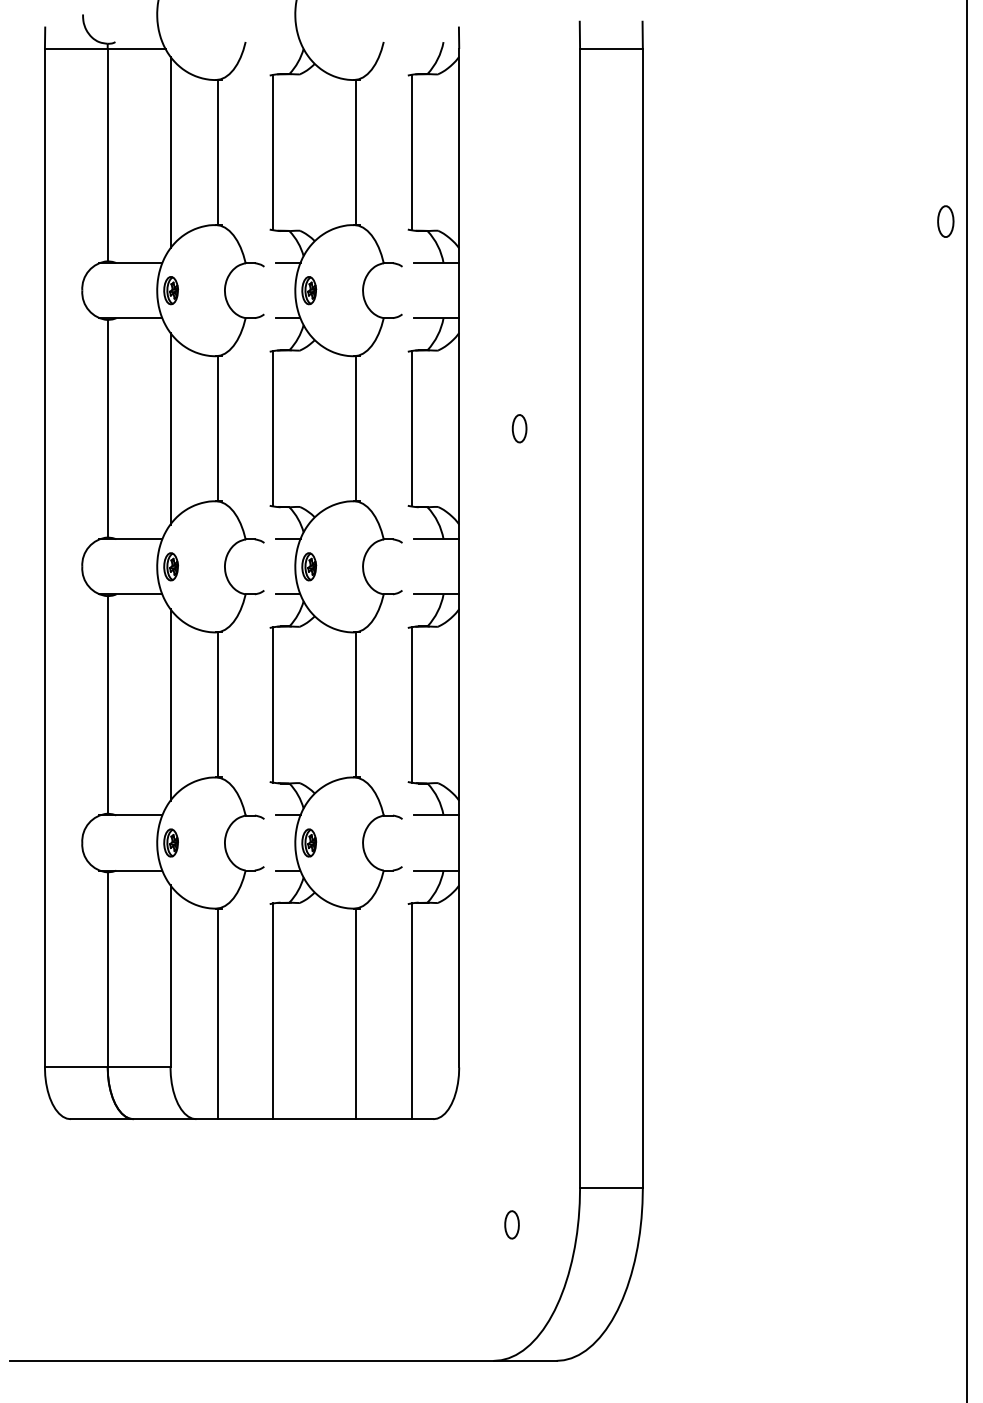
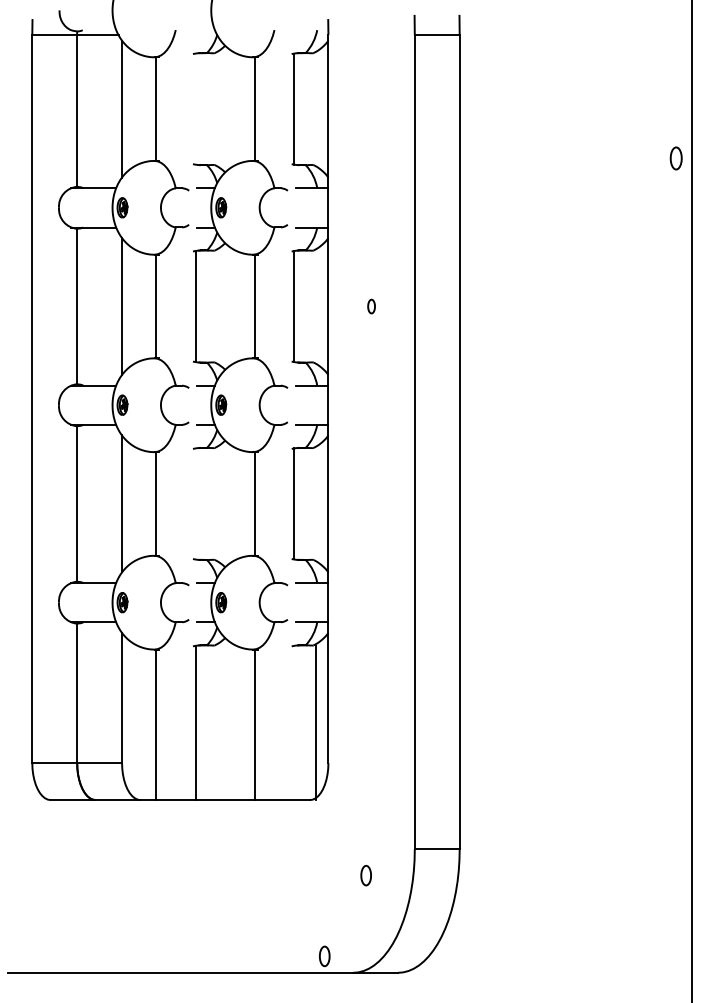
line: (273, 152) -> (195, 109), removed
part: (519, 428) -> (371, 306), size x0.7
line: (273, 704) -> (195, 503), removed
line: (411, 1011) -> (315, 723), moved
part: (453, 1337) -> (324, 956), added

